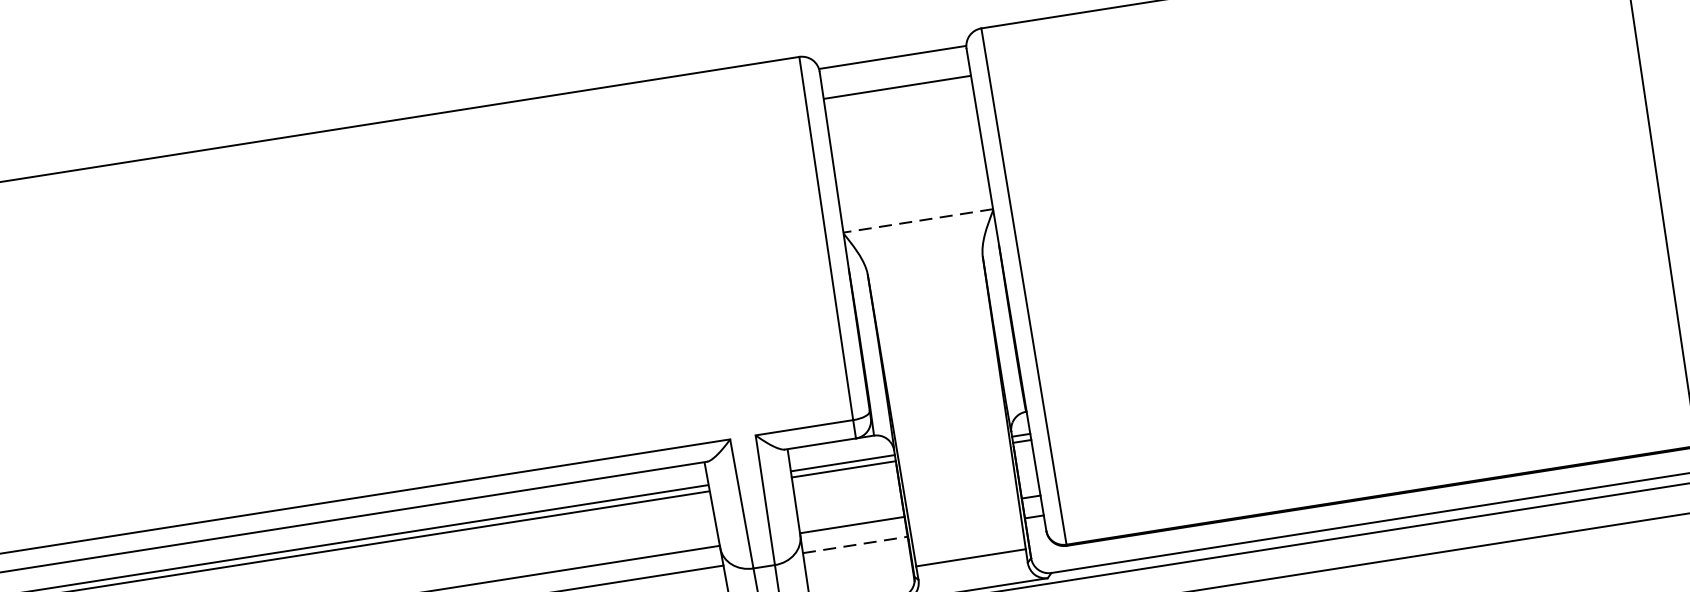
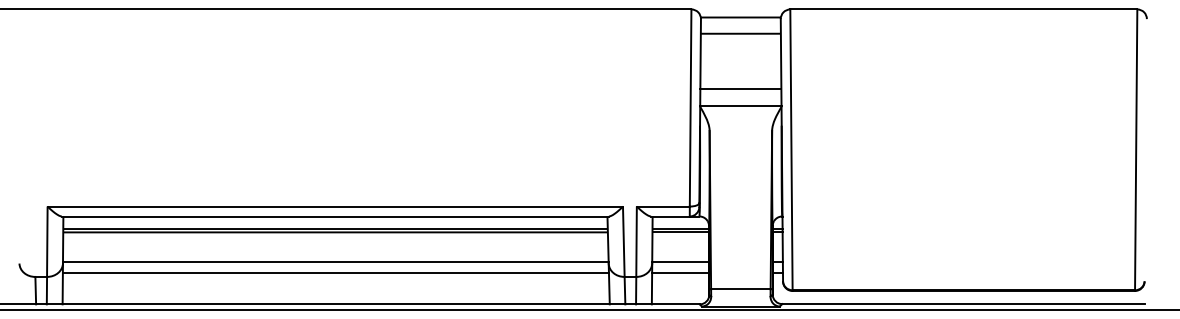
line: (912, 190) -> (740, 89), added
line: (917, 221) -> (740, 106), dashed -> solid
line: (856, 543) -> (681, 272), dashed -> solid

